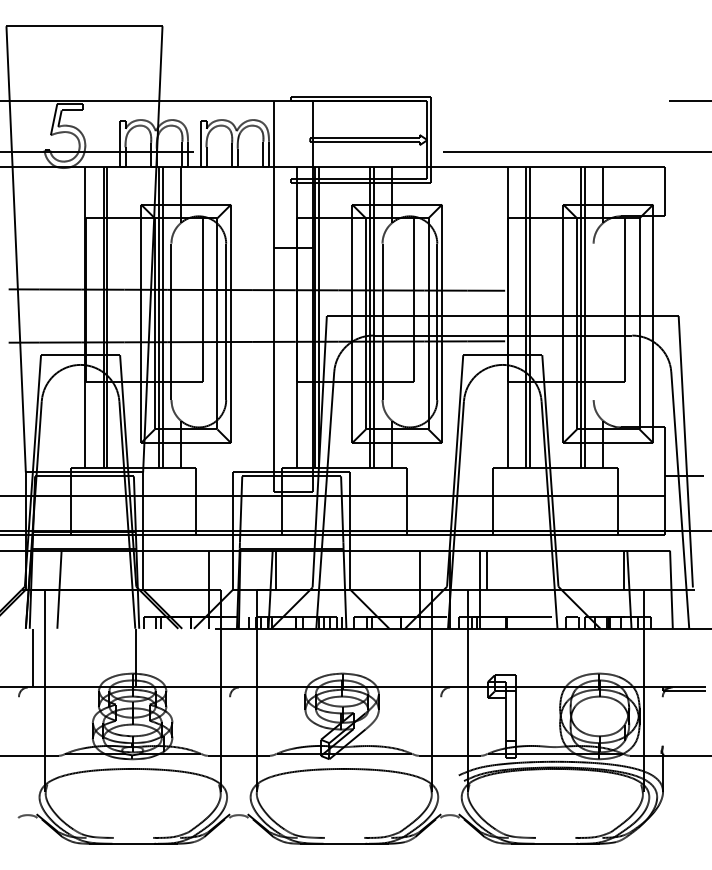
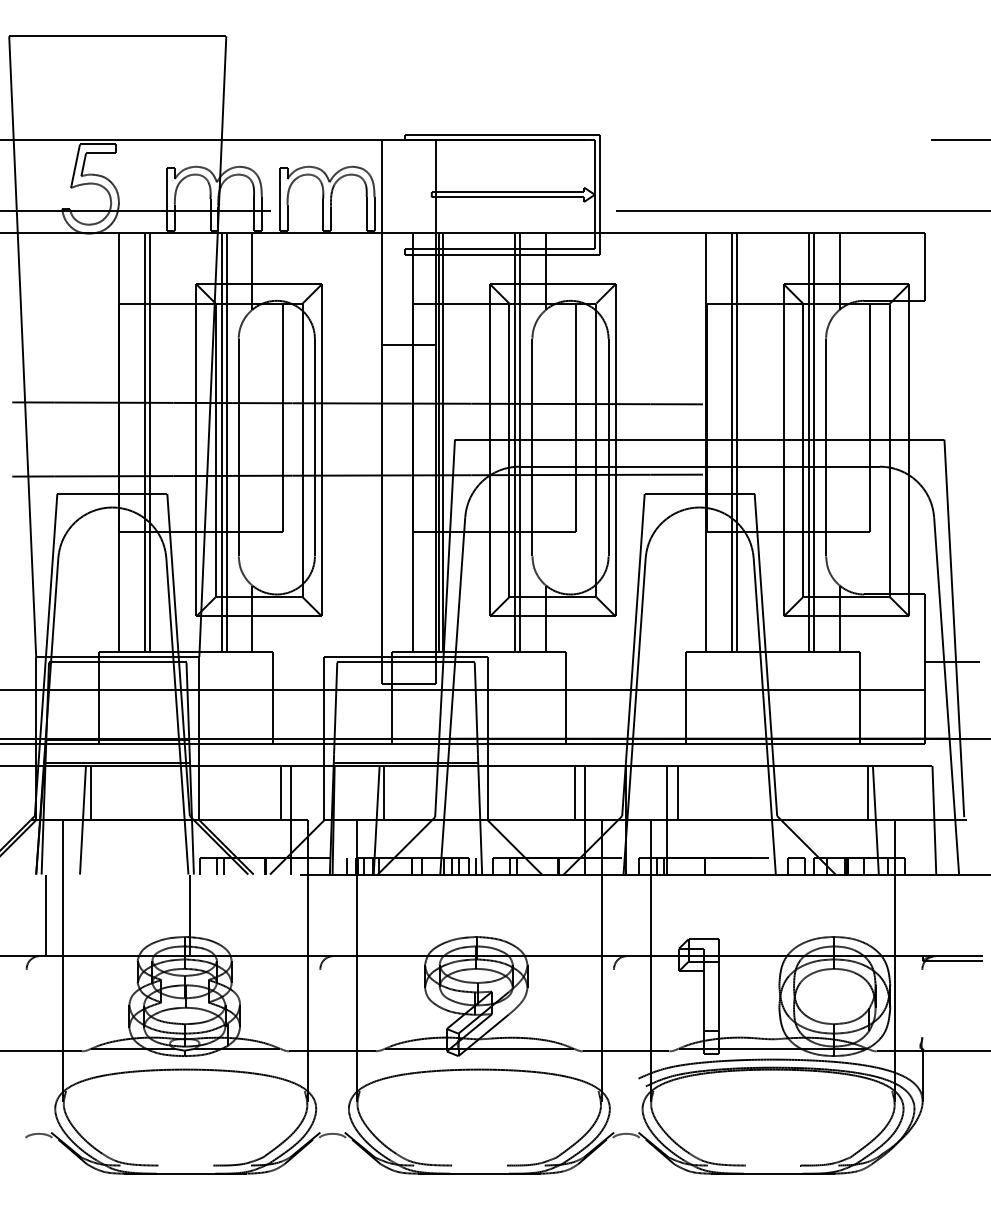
line: (593, 321) -> (826, 447), added
line: (64, 569) -> (90, 792), added
line: (201, 569) -> (280, 792), added
line: (412, 569) -> (574, 792), added

